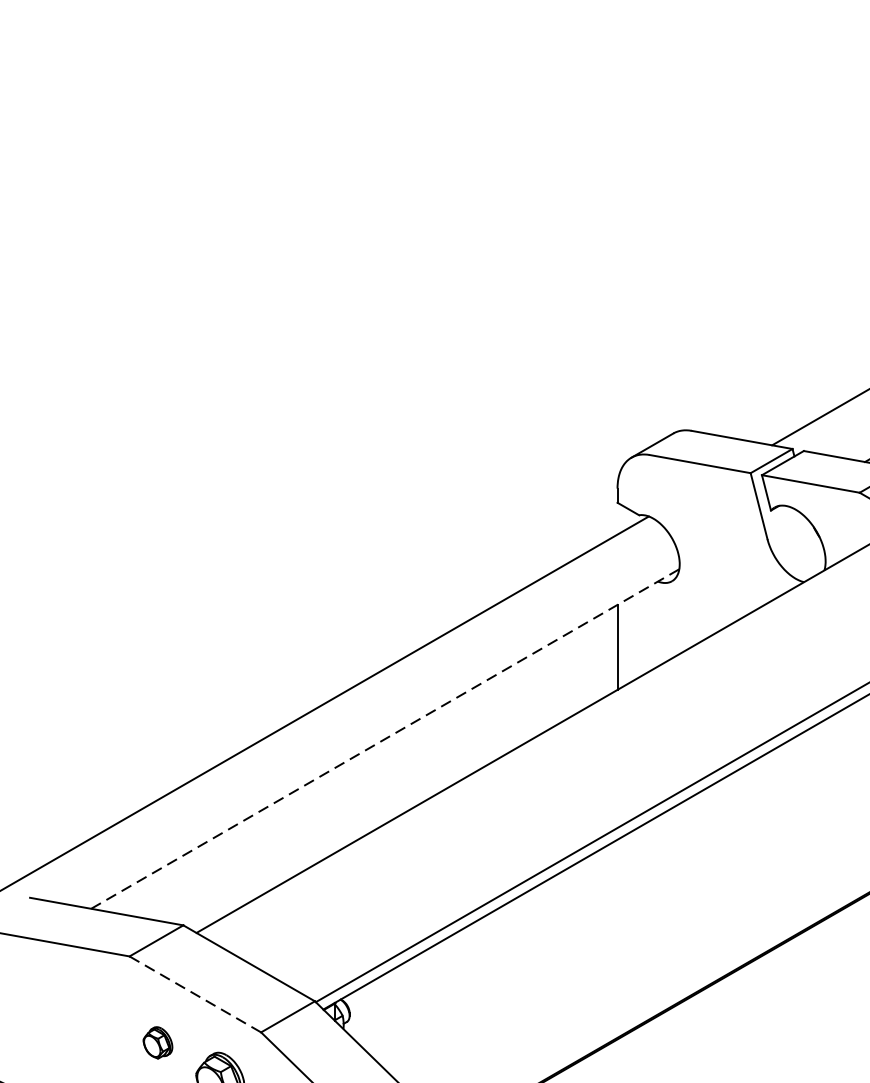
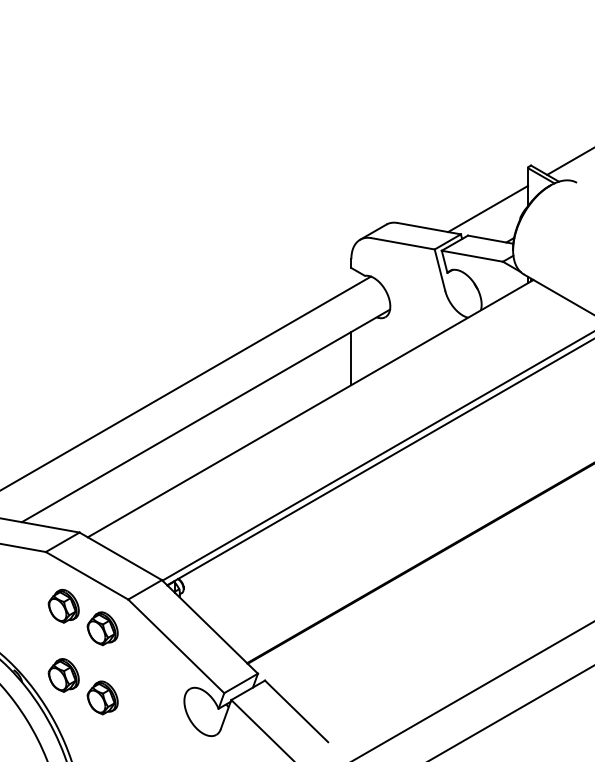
line: (384, 738) -> (205, 415), dashed -> solid
line: (196, 993) -> (87, 575), dashed -> solid
part: (157, 1041) -> (63, 605), size x1.67

